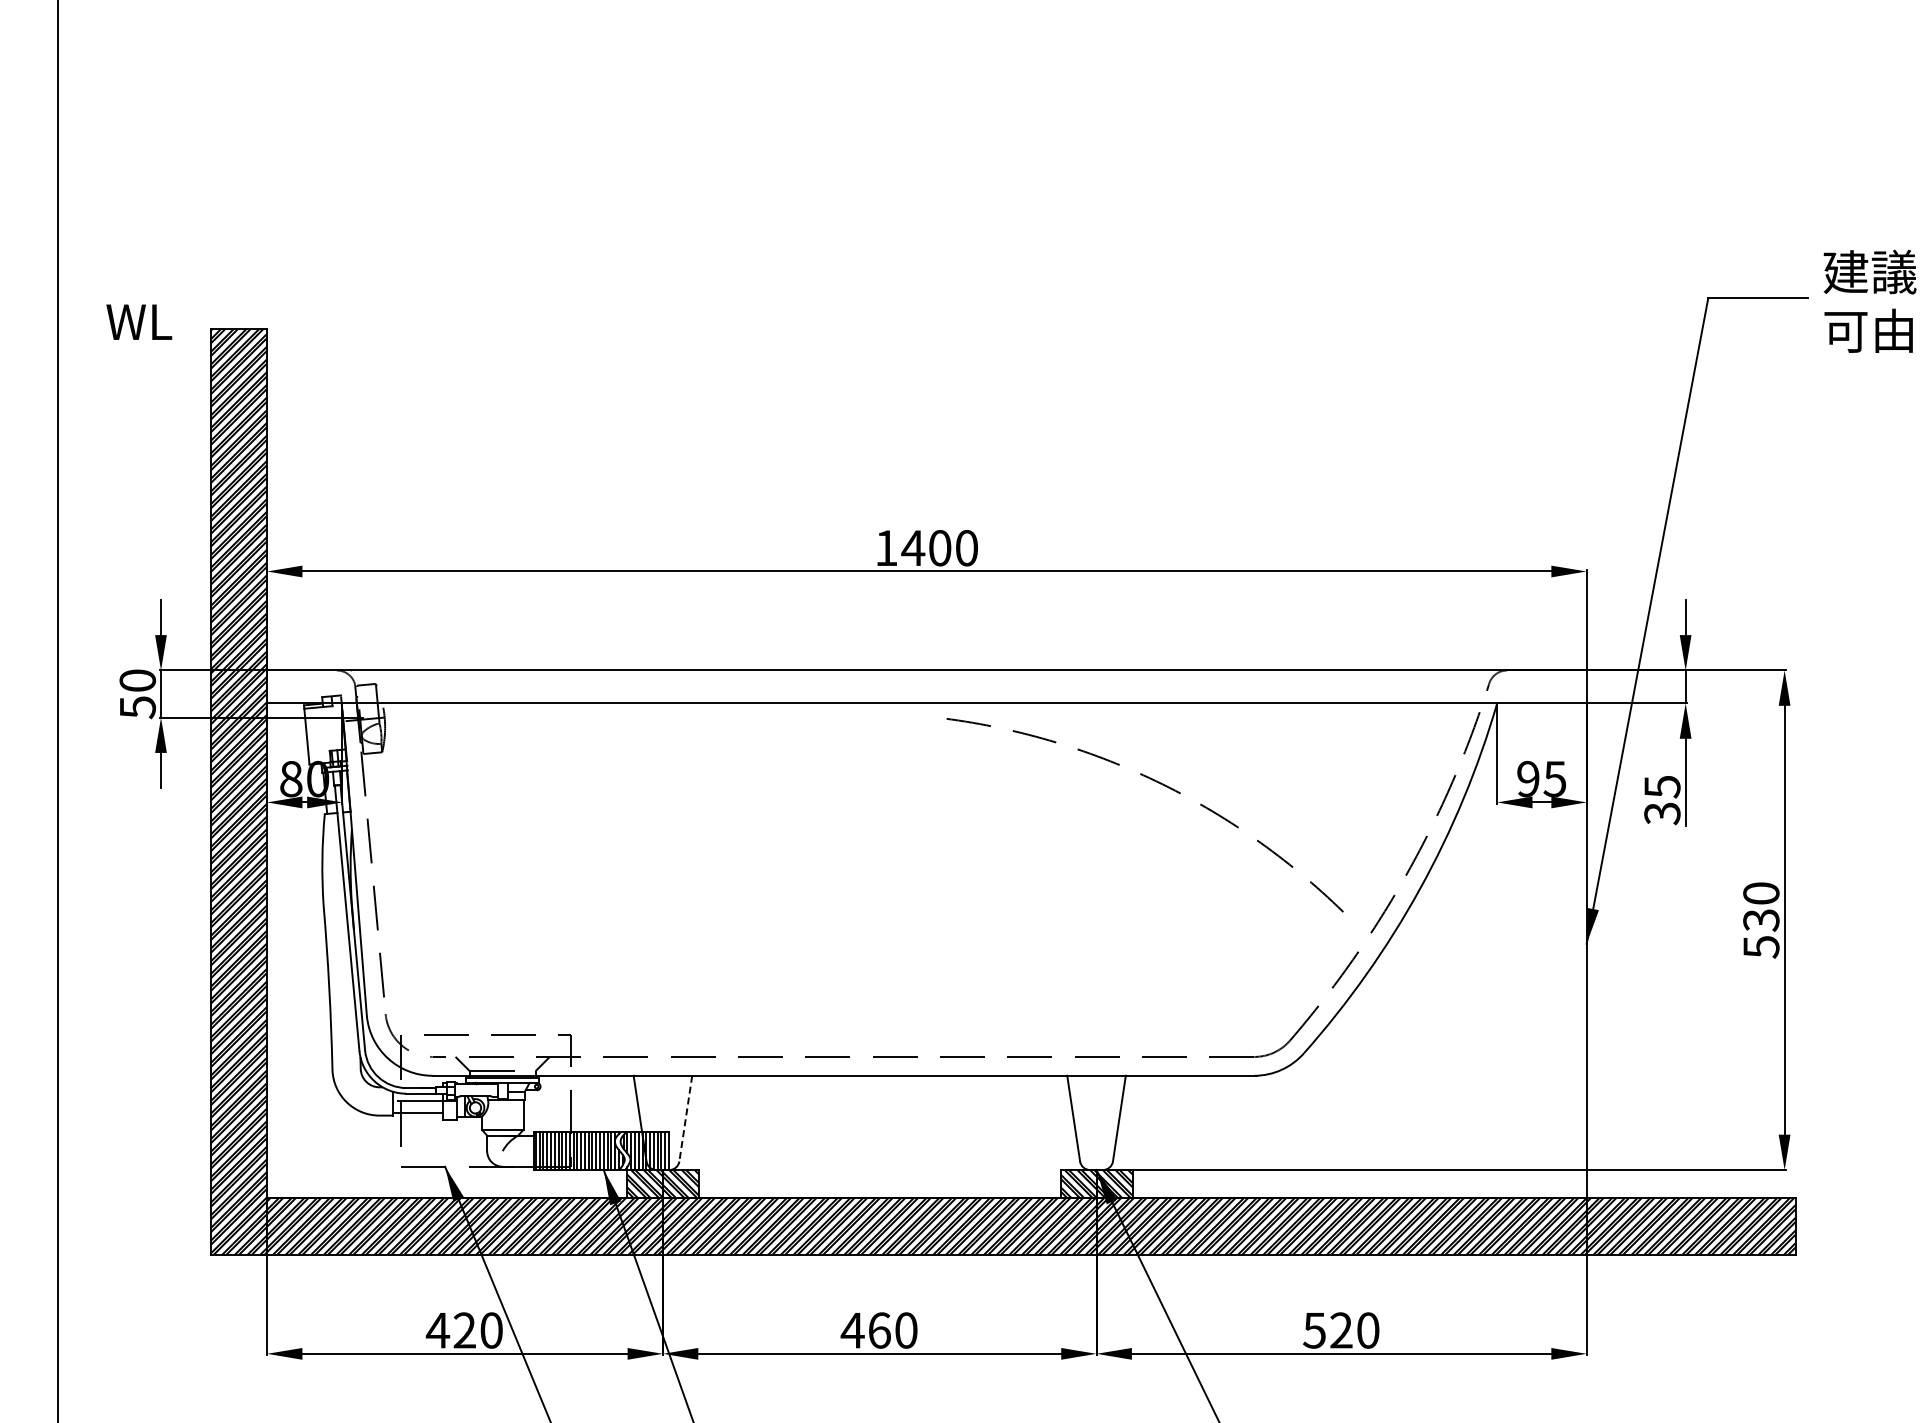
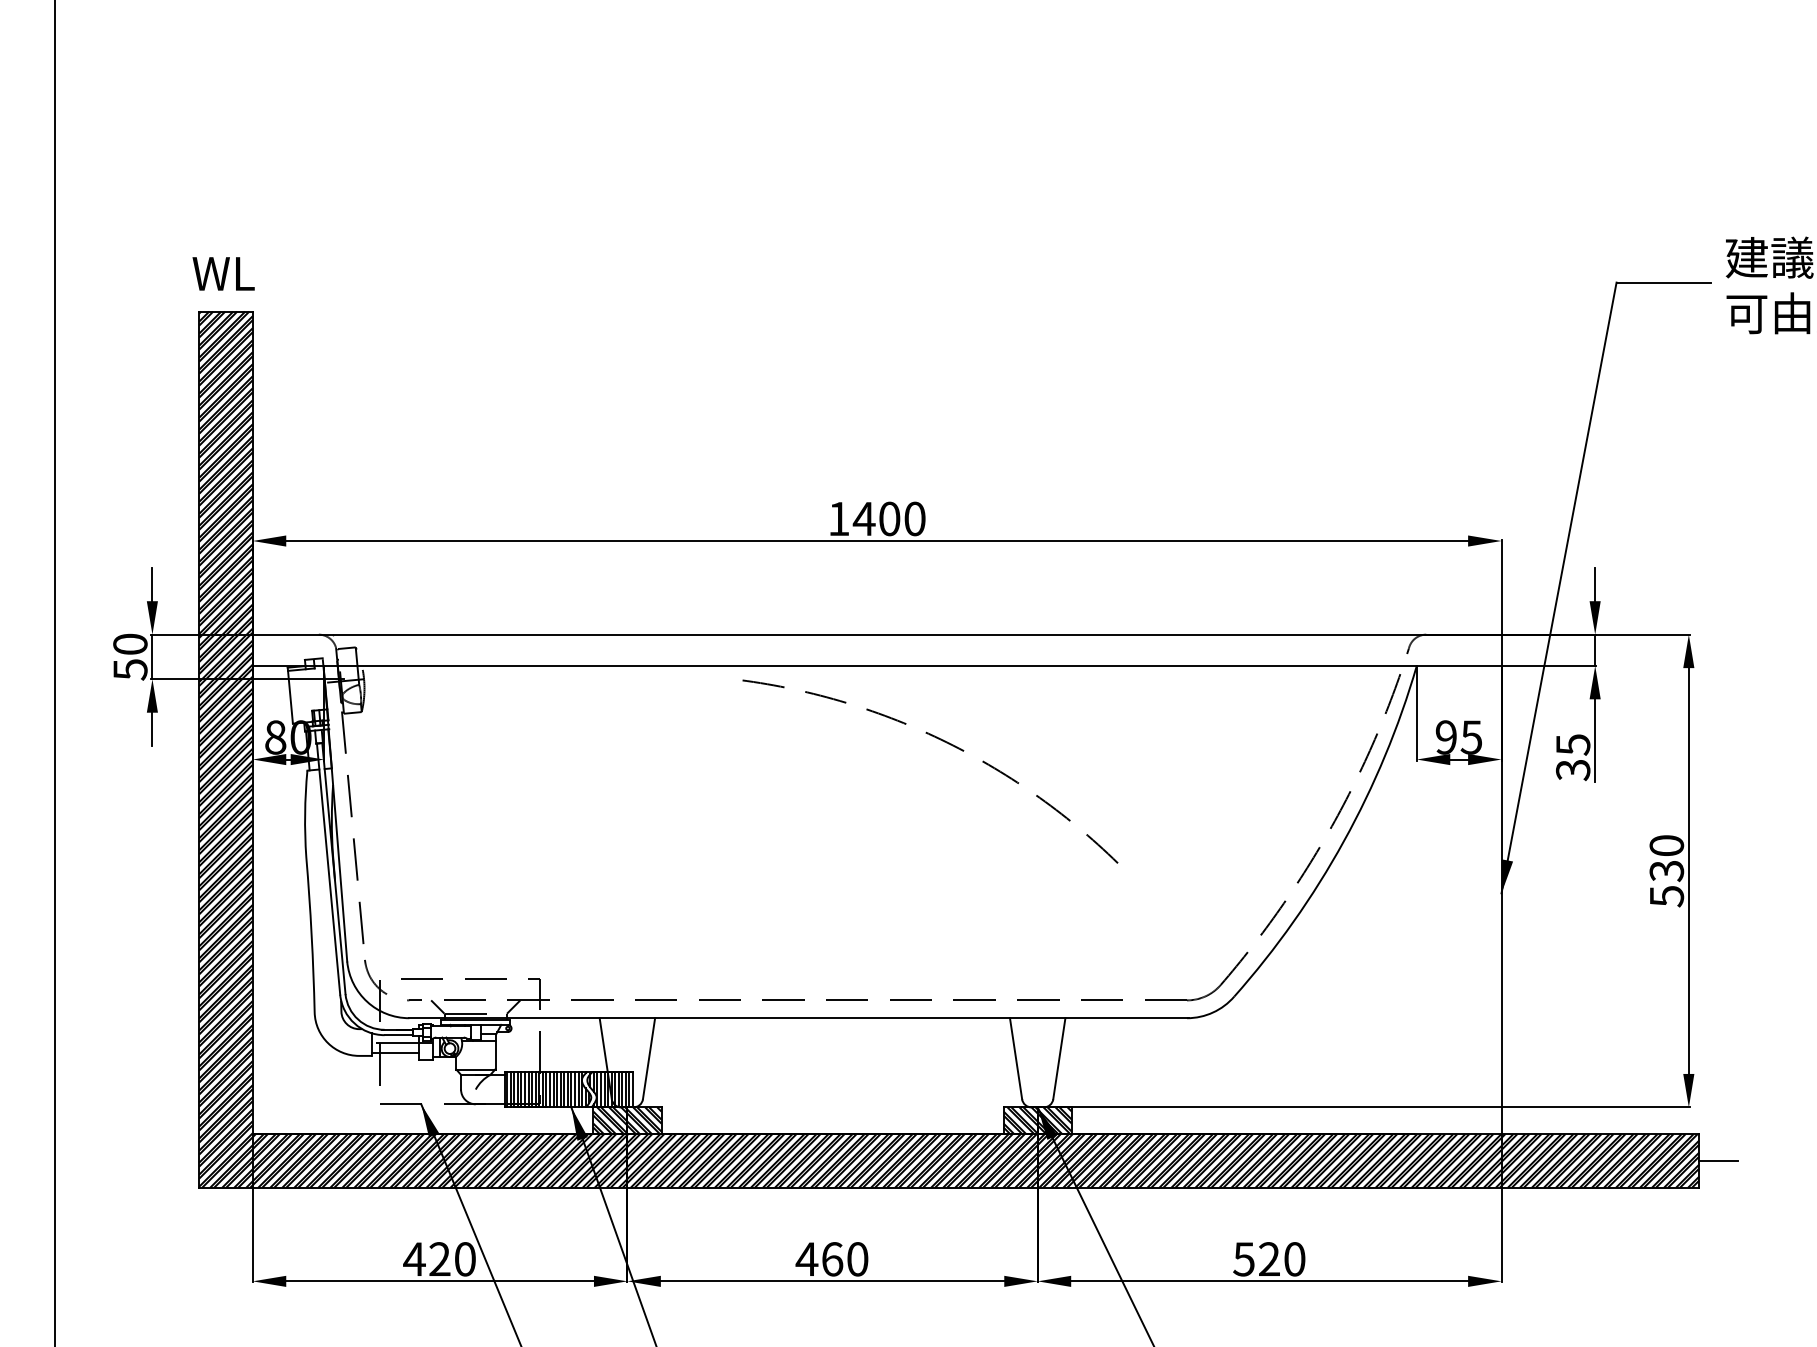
text: (139, 321) -> (223, 273), moved
arc: (1160, 784) -> (944, 742), moved
line: (685, 1119) -> (648, 1059), dashed -> solid
line: (1815, 1226) -> (1718, 1160), added

